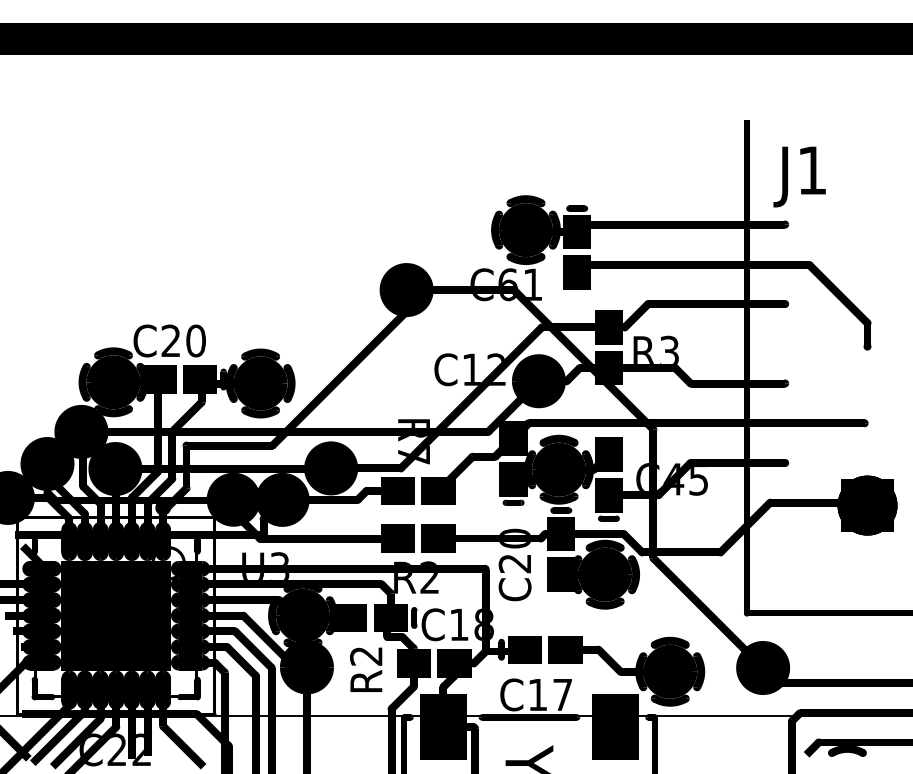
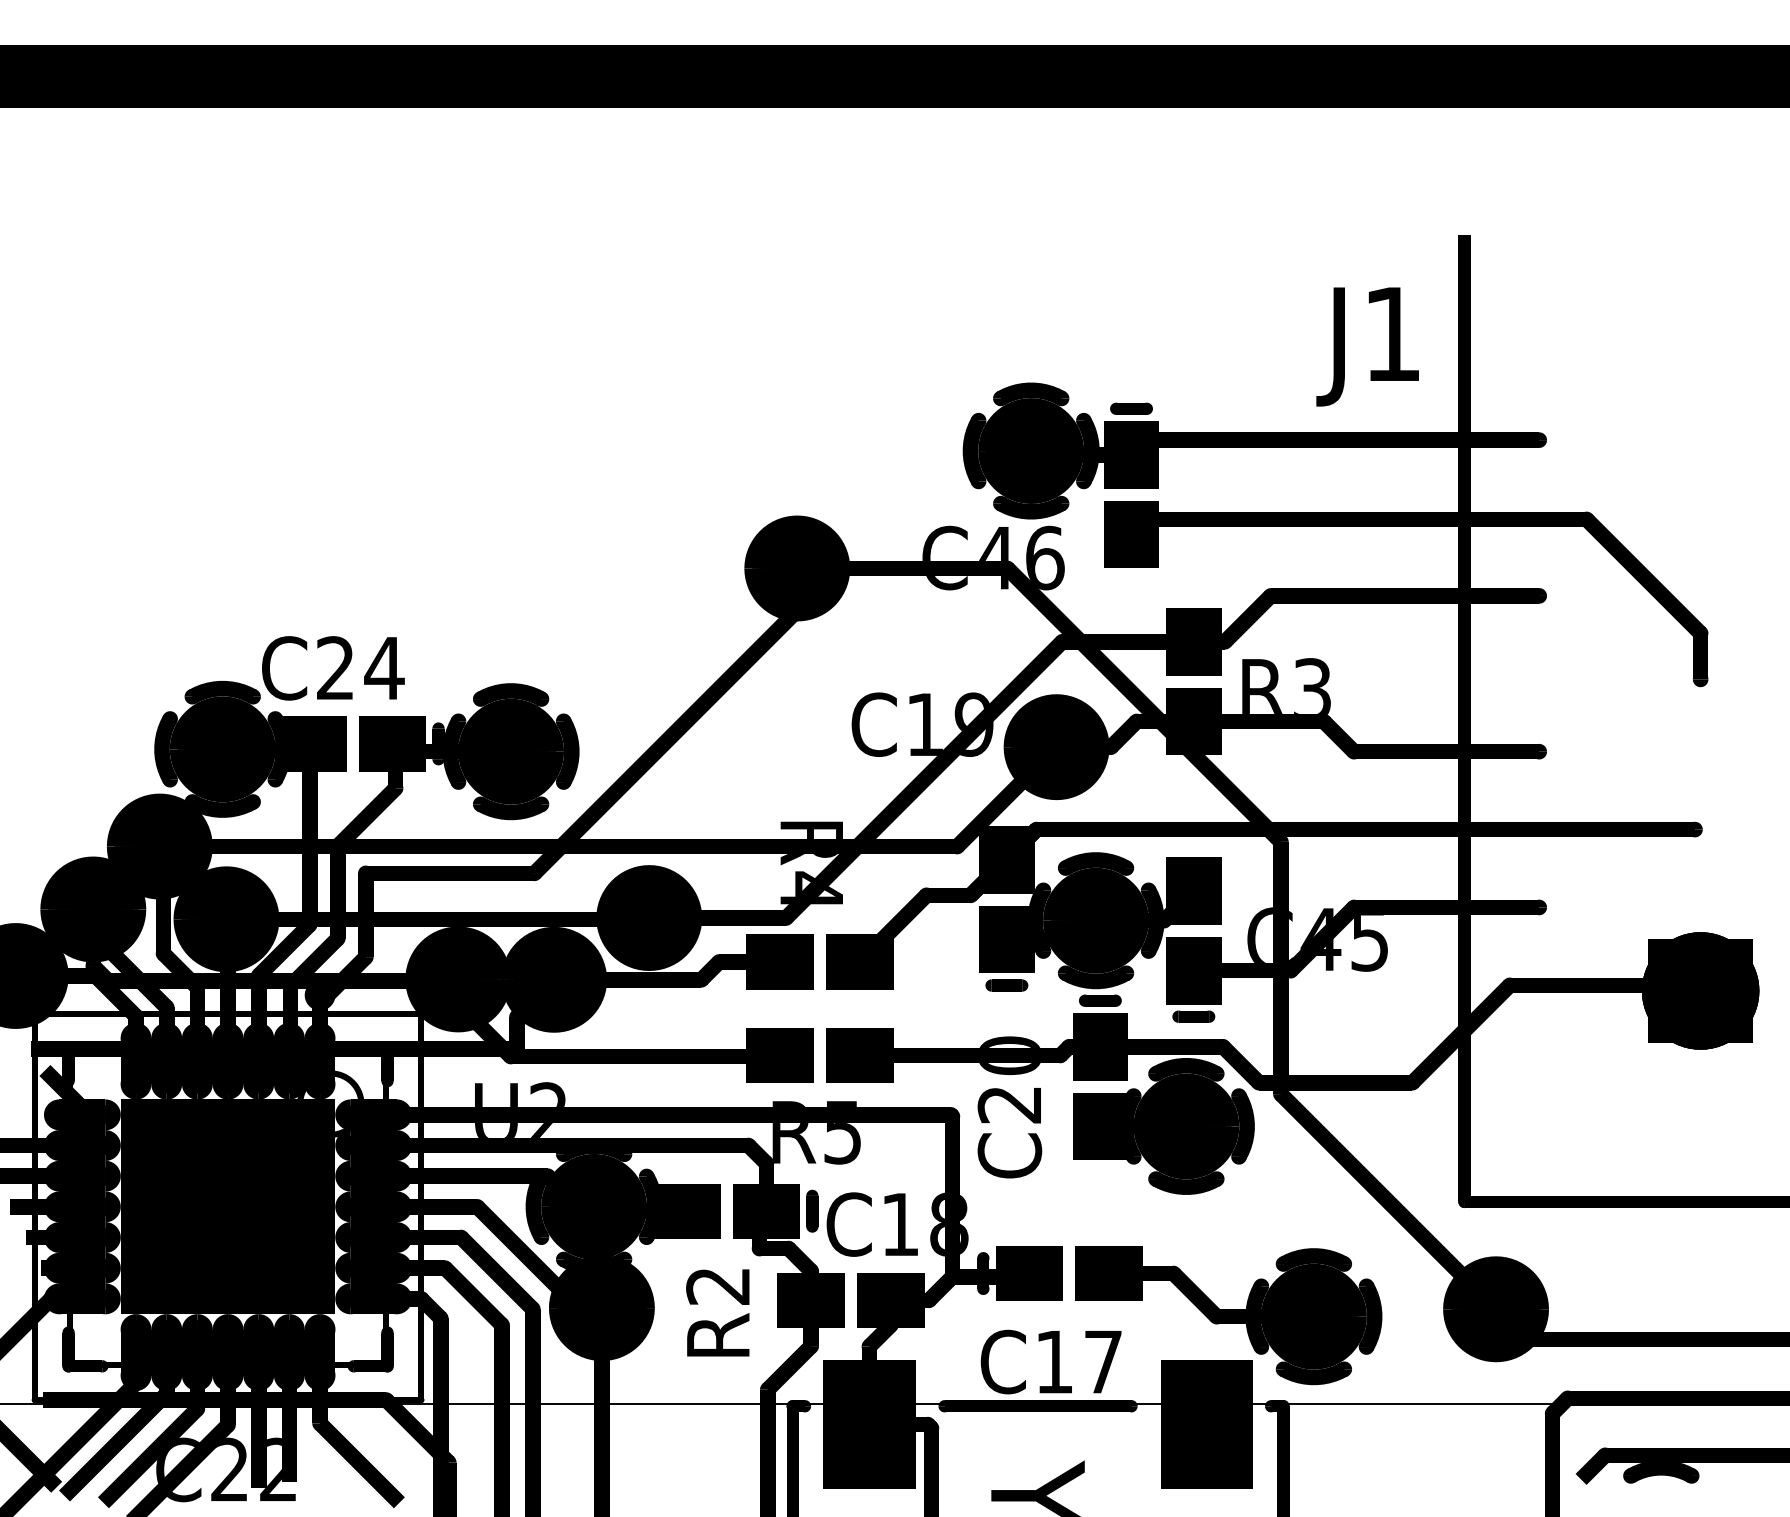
text: (799, 176) -> (1367, 345), moved
text: (520, 284) -> (1020, 557), C61 -> C46
text: (195, 340) -> (383, 667), C20 -> C24
text: (496, 369) -> (973, 724), C12 -> C19
text: (413, 454) -> (810, 890), R7 -> R4
text: (279, 565) -> (548, 1108), U3 -> U2
text: (429, 577) -> (842, 1131), R2 -> R5

